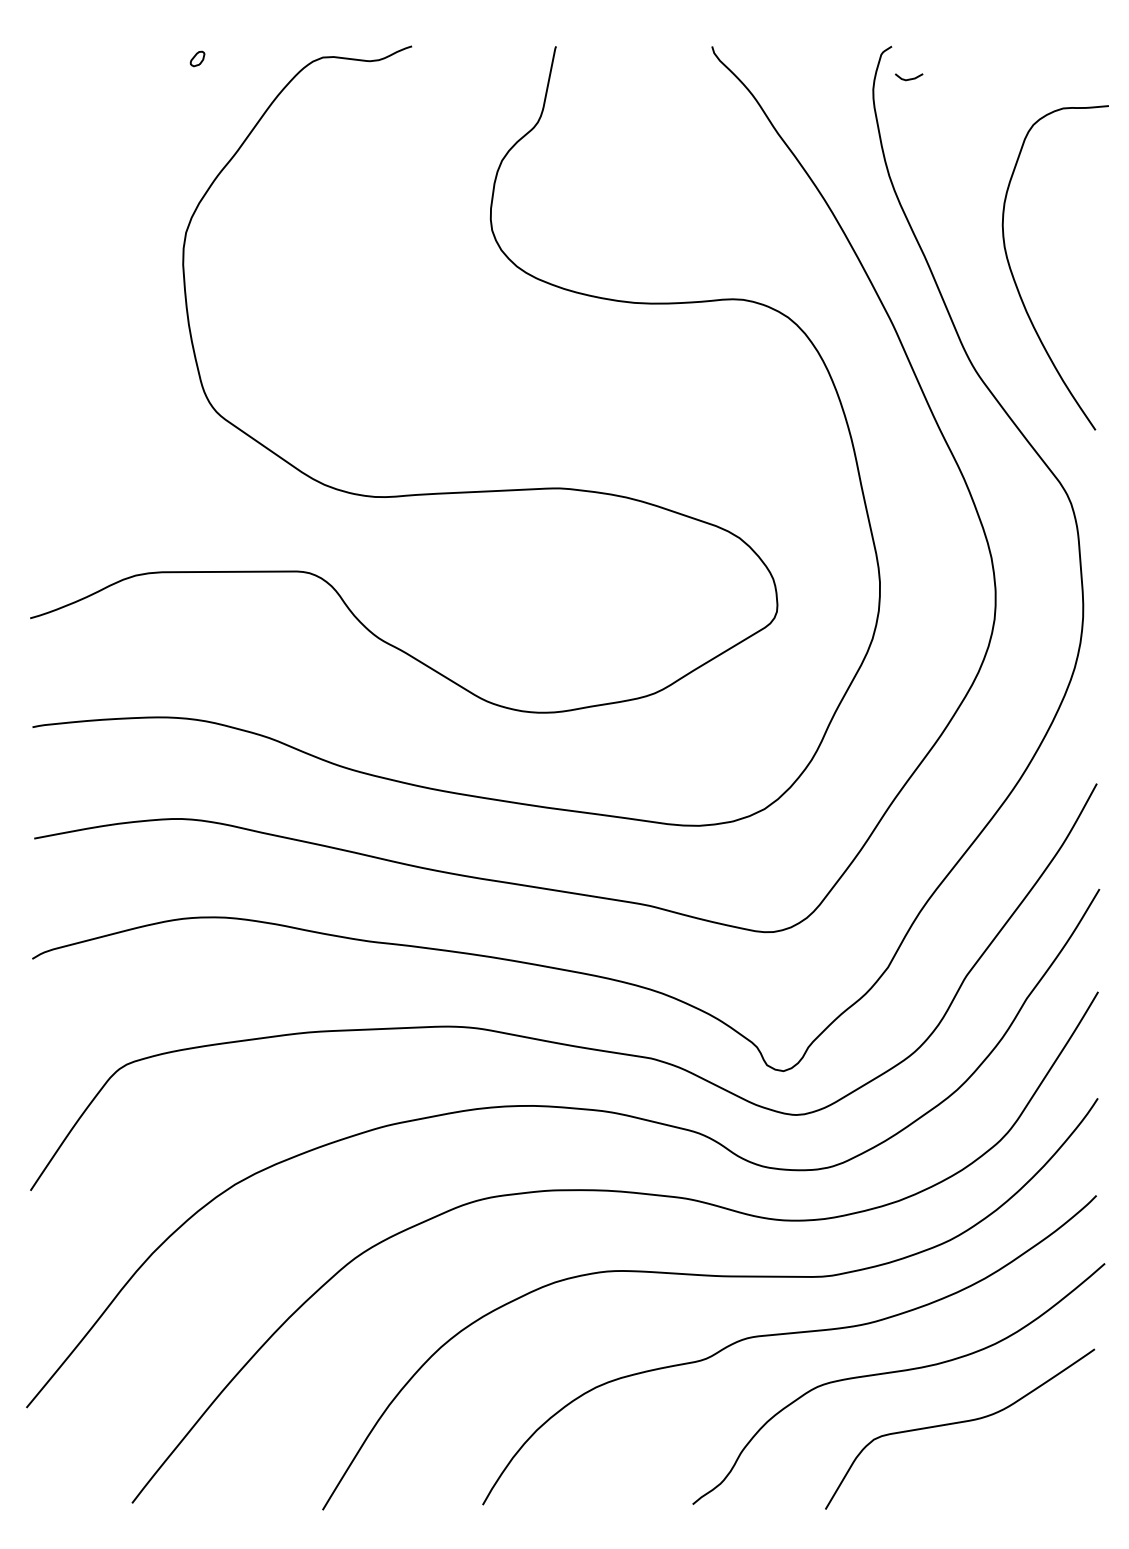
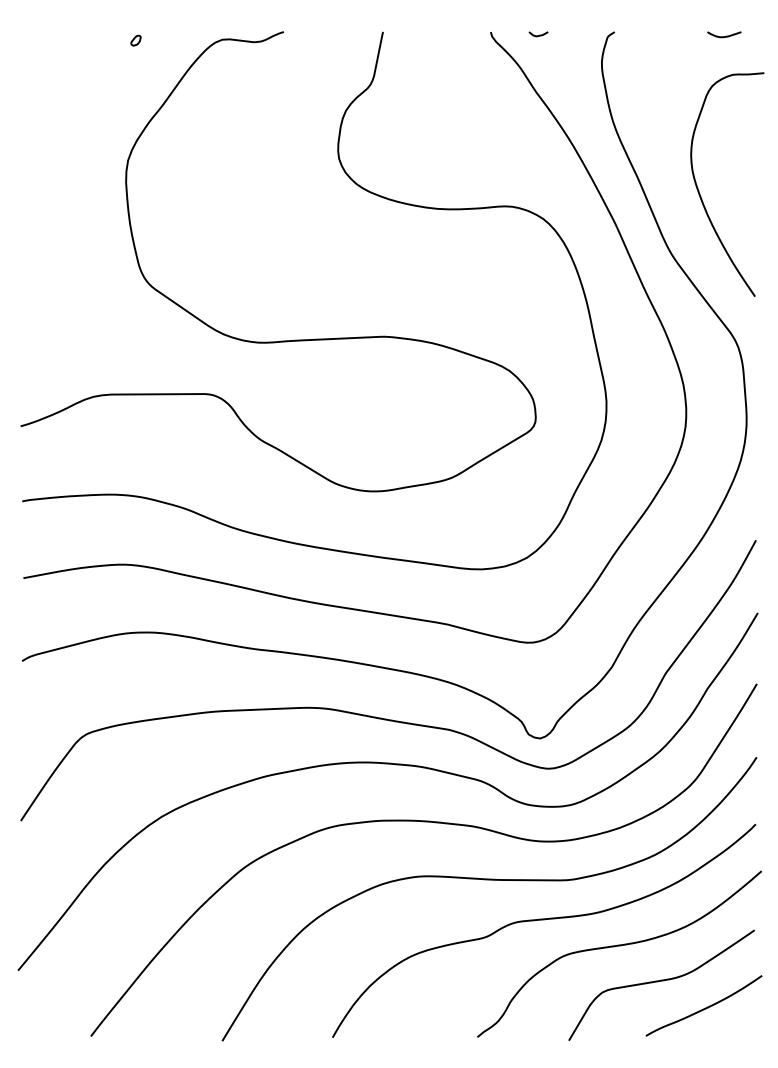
curve: (1051, 52) -> (724, 36), added
line: (910, 77) -> (539, 34), moved
curve: (1023, 1461) -> (705, 1007), added

